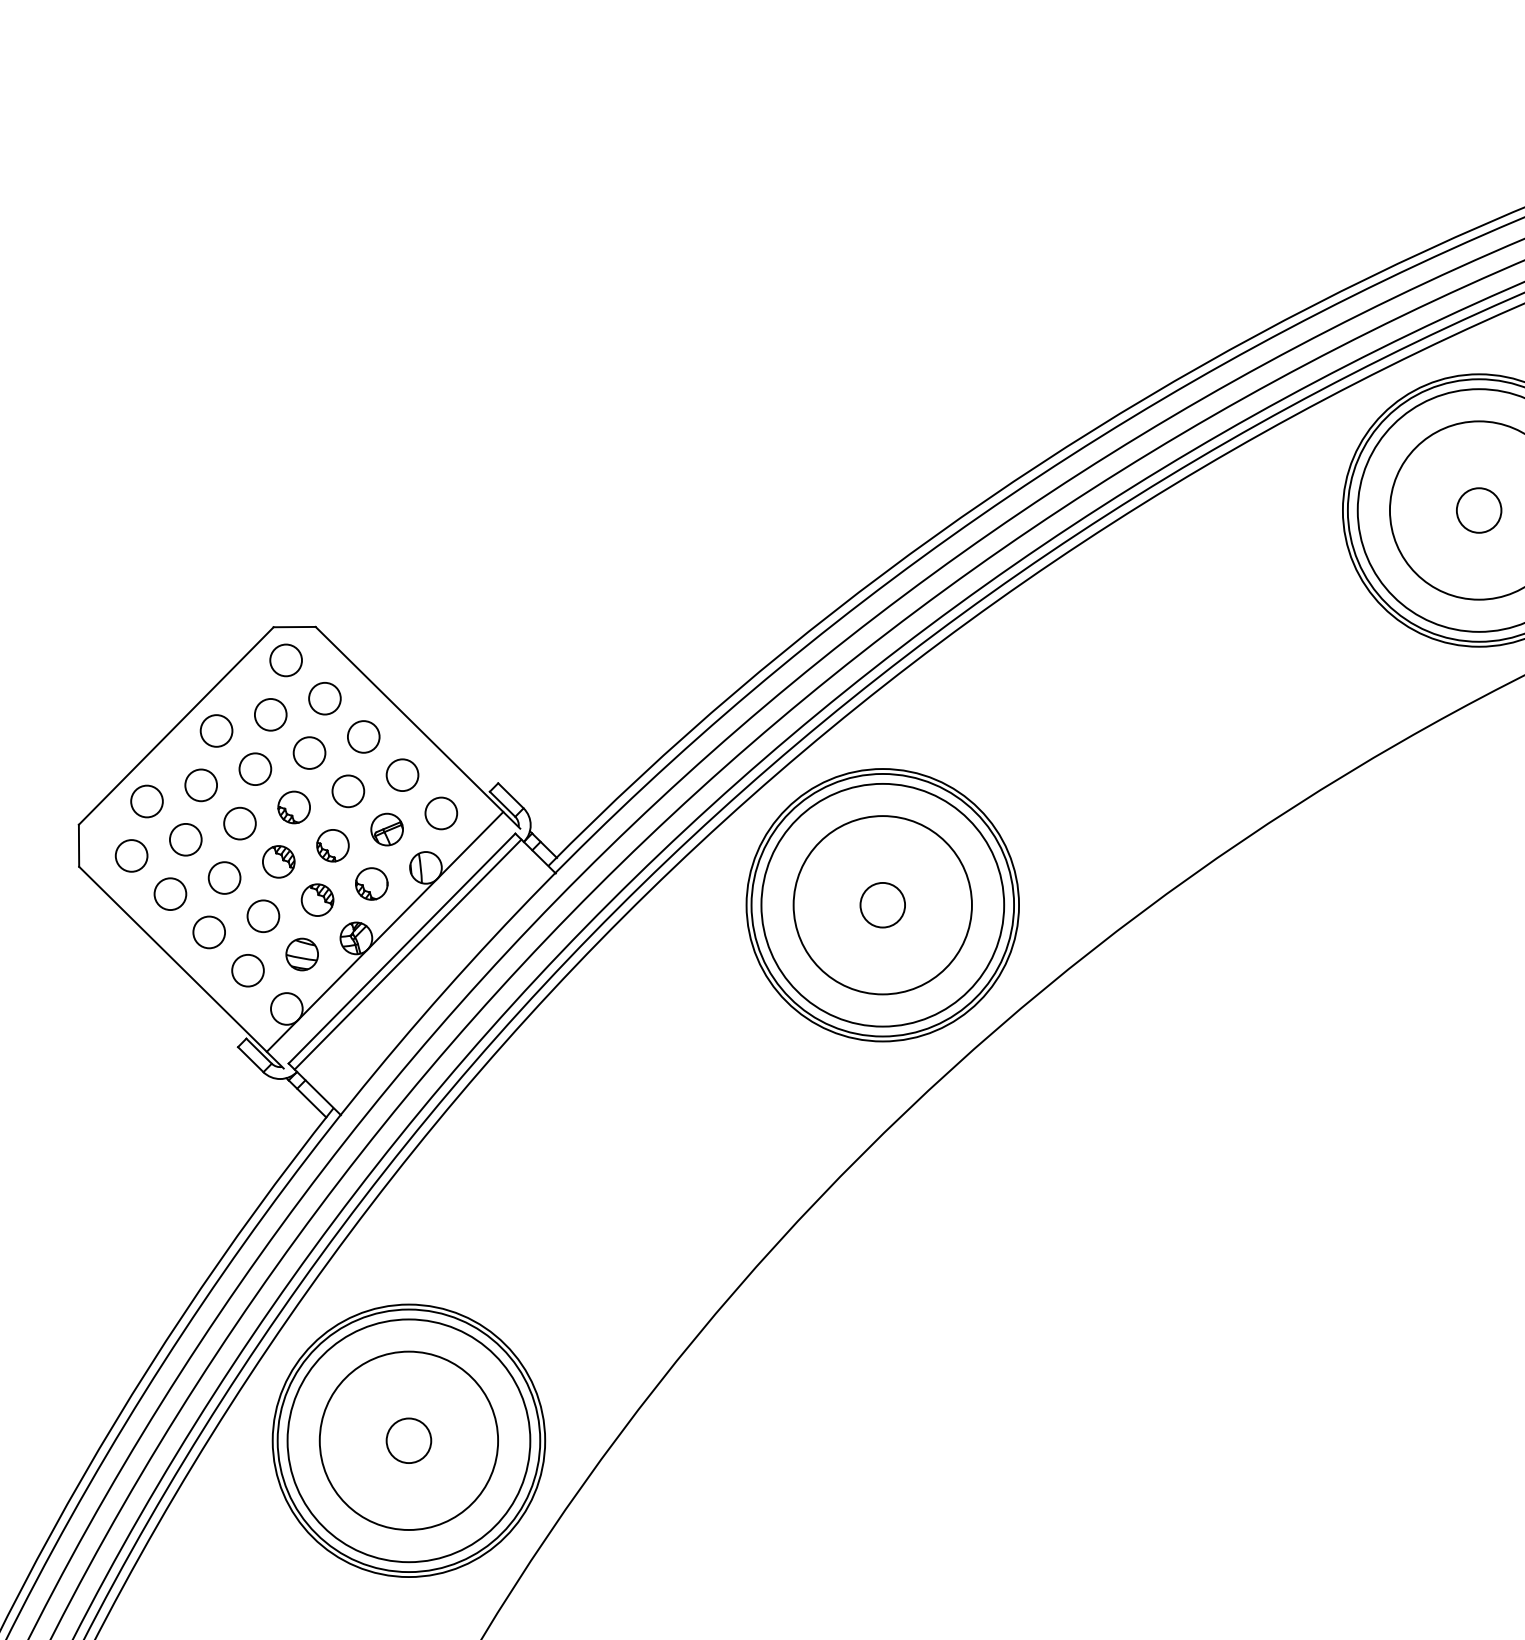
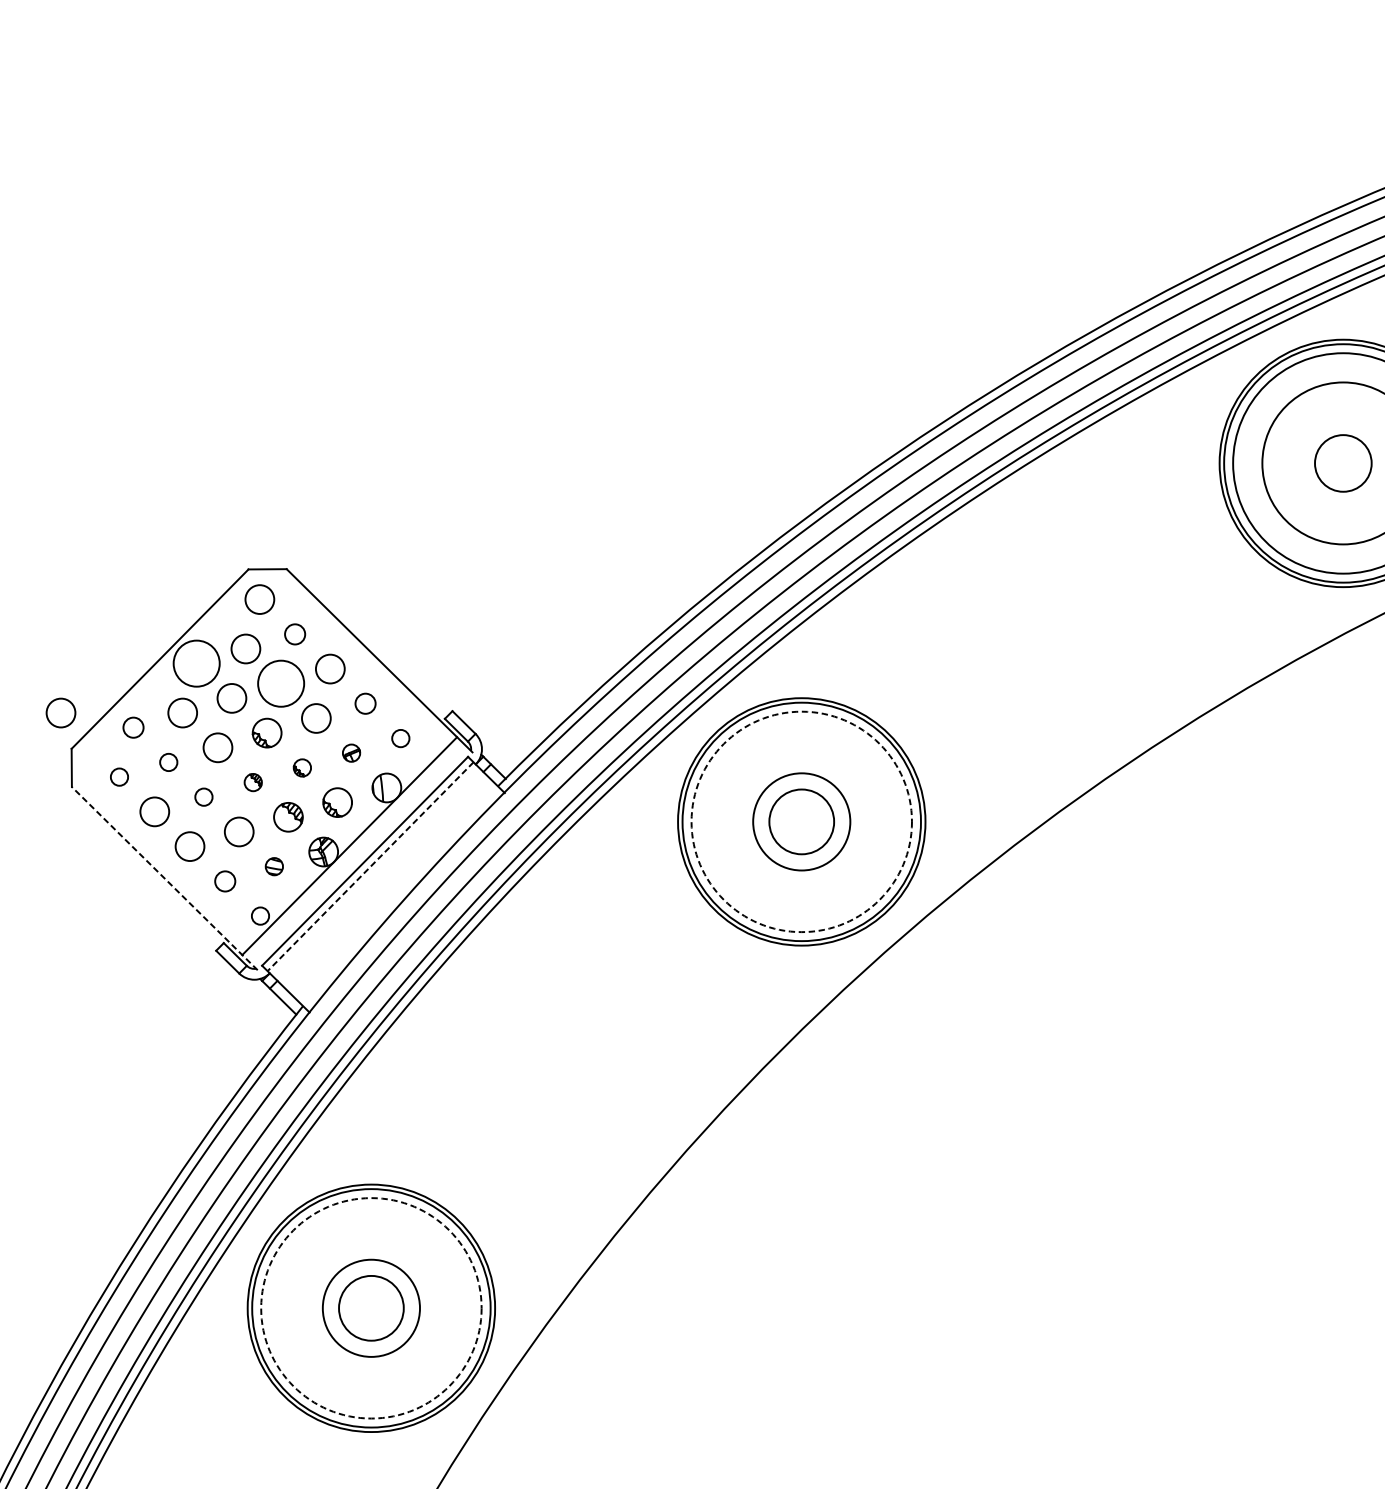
circle: (1478, 510) -> (1342, 463), size x1.4
circle: (324, 698) -> (294, 634), size x0.7
circle: (216, 730) -> (196, 663), size x1.6
circle: (309, 752) -> (281, 683), size x1.6
circle: (402, 774) -> (365, 703), size x0.7
circle: (66, 785) -> (60, 713), added
circle: (146, 801) -> (133, 727), size x0.7
circle: (441, 813) -> (400, 738), size x0.6
part: (386, 829) -> (351, 753), size x0.6
circle: (185, 839) -> (168, 762), size x0.6
part: (332, 845) -> (301, 767), size x0.6
circle: (131, 855) -> (119, 776), size x0.6
part: (278, 861) -> (252, 782), size x0.6
circle: (224, 877) -> (203, 796), size x0.6
circle: (882, 904) -> (801, 821), size x1.6
circle: (882, 904) -> (801, 821), solid -> dashed
circle: (882, 905) -> (801, 822), size x0.6
part: (301, 954) -> (273, 866), size x0.6
line: (407, 954) -> (370, 866), solid -> dashed
line: (181, 967) -> (164, 878), solid -> dashed
circle: (247, 970) -> (224, 881), size x0.7
circle: (286, 1008) -> (260, 915), size x0.6
circle: (408, 1440) -> (370, 1308), size x0.6
circle: (408, 1440) -> (370, 1308), size x1.6
circle: (408, 1440) -> (370, 1308), solid -> dashed

